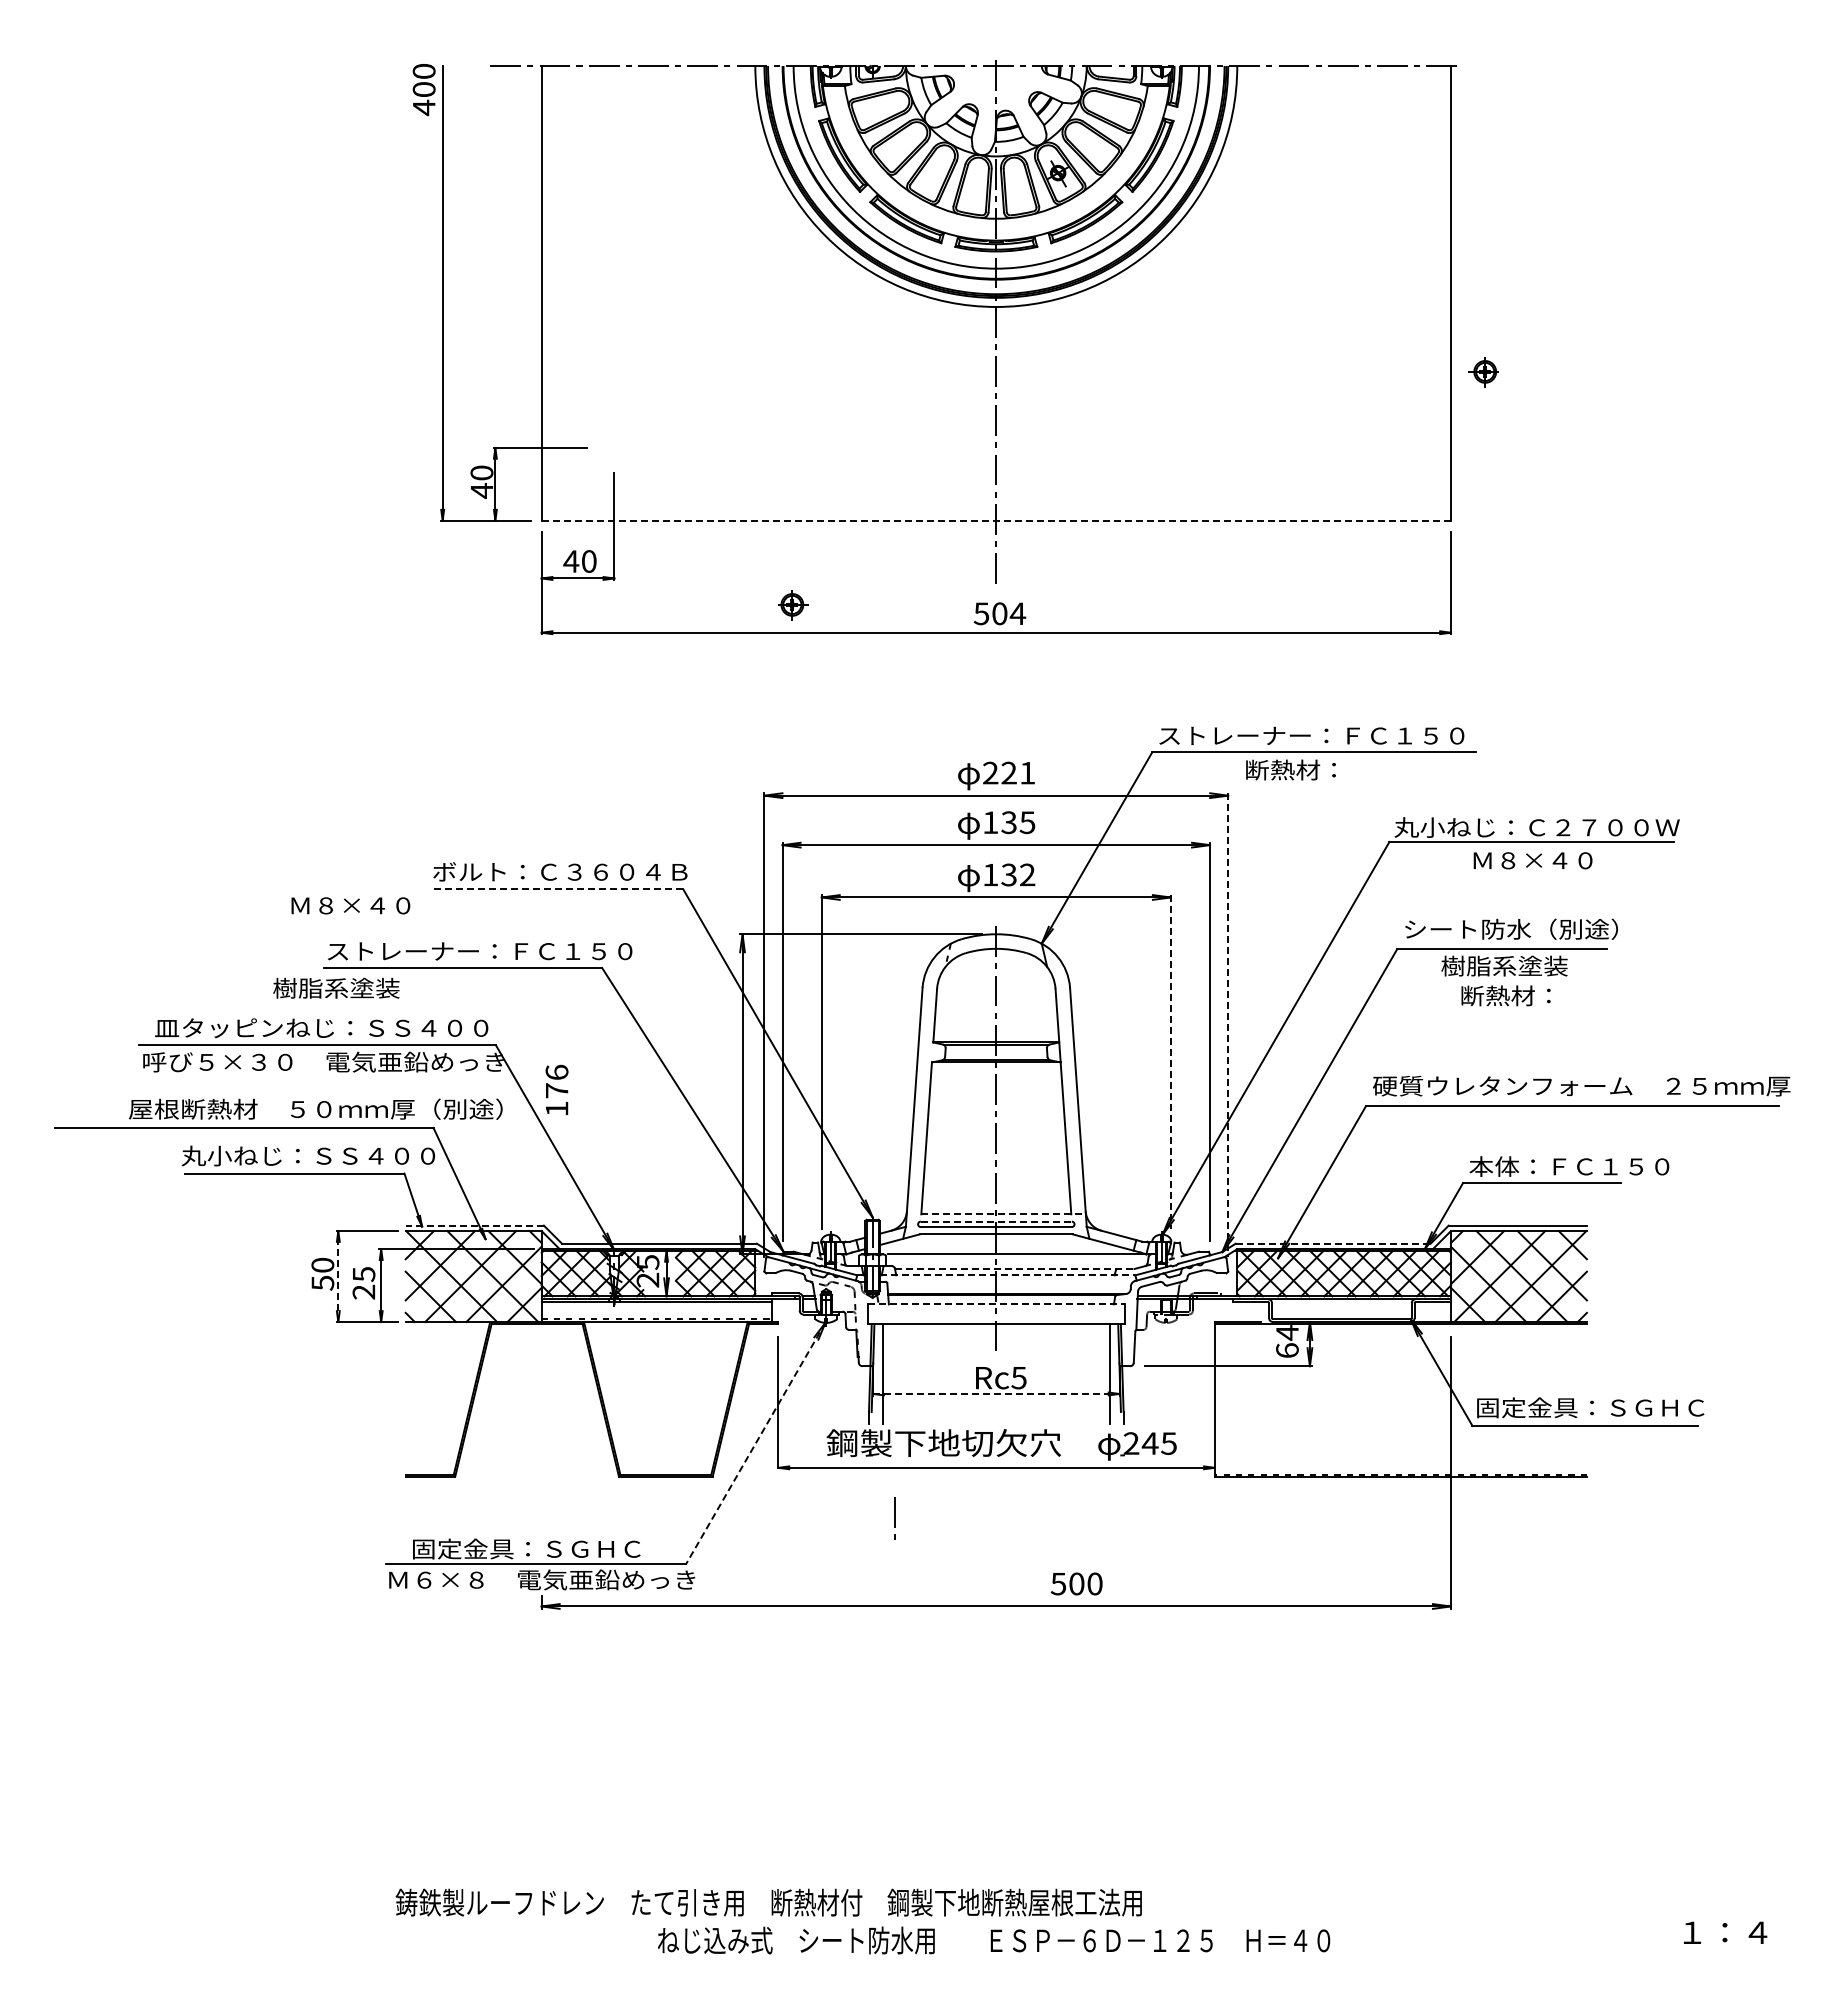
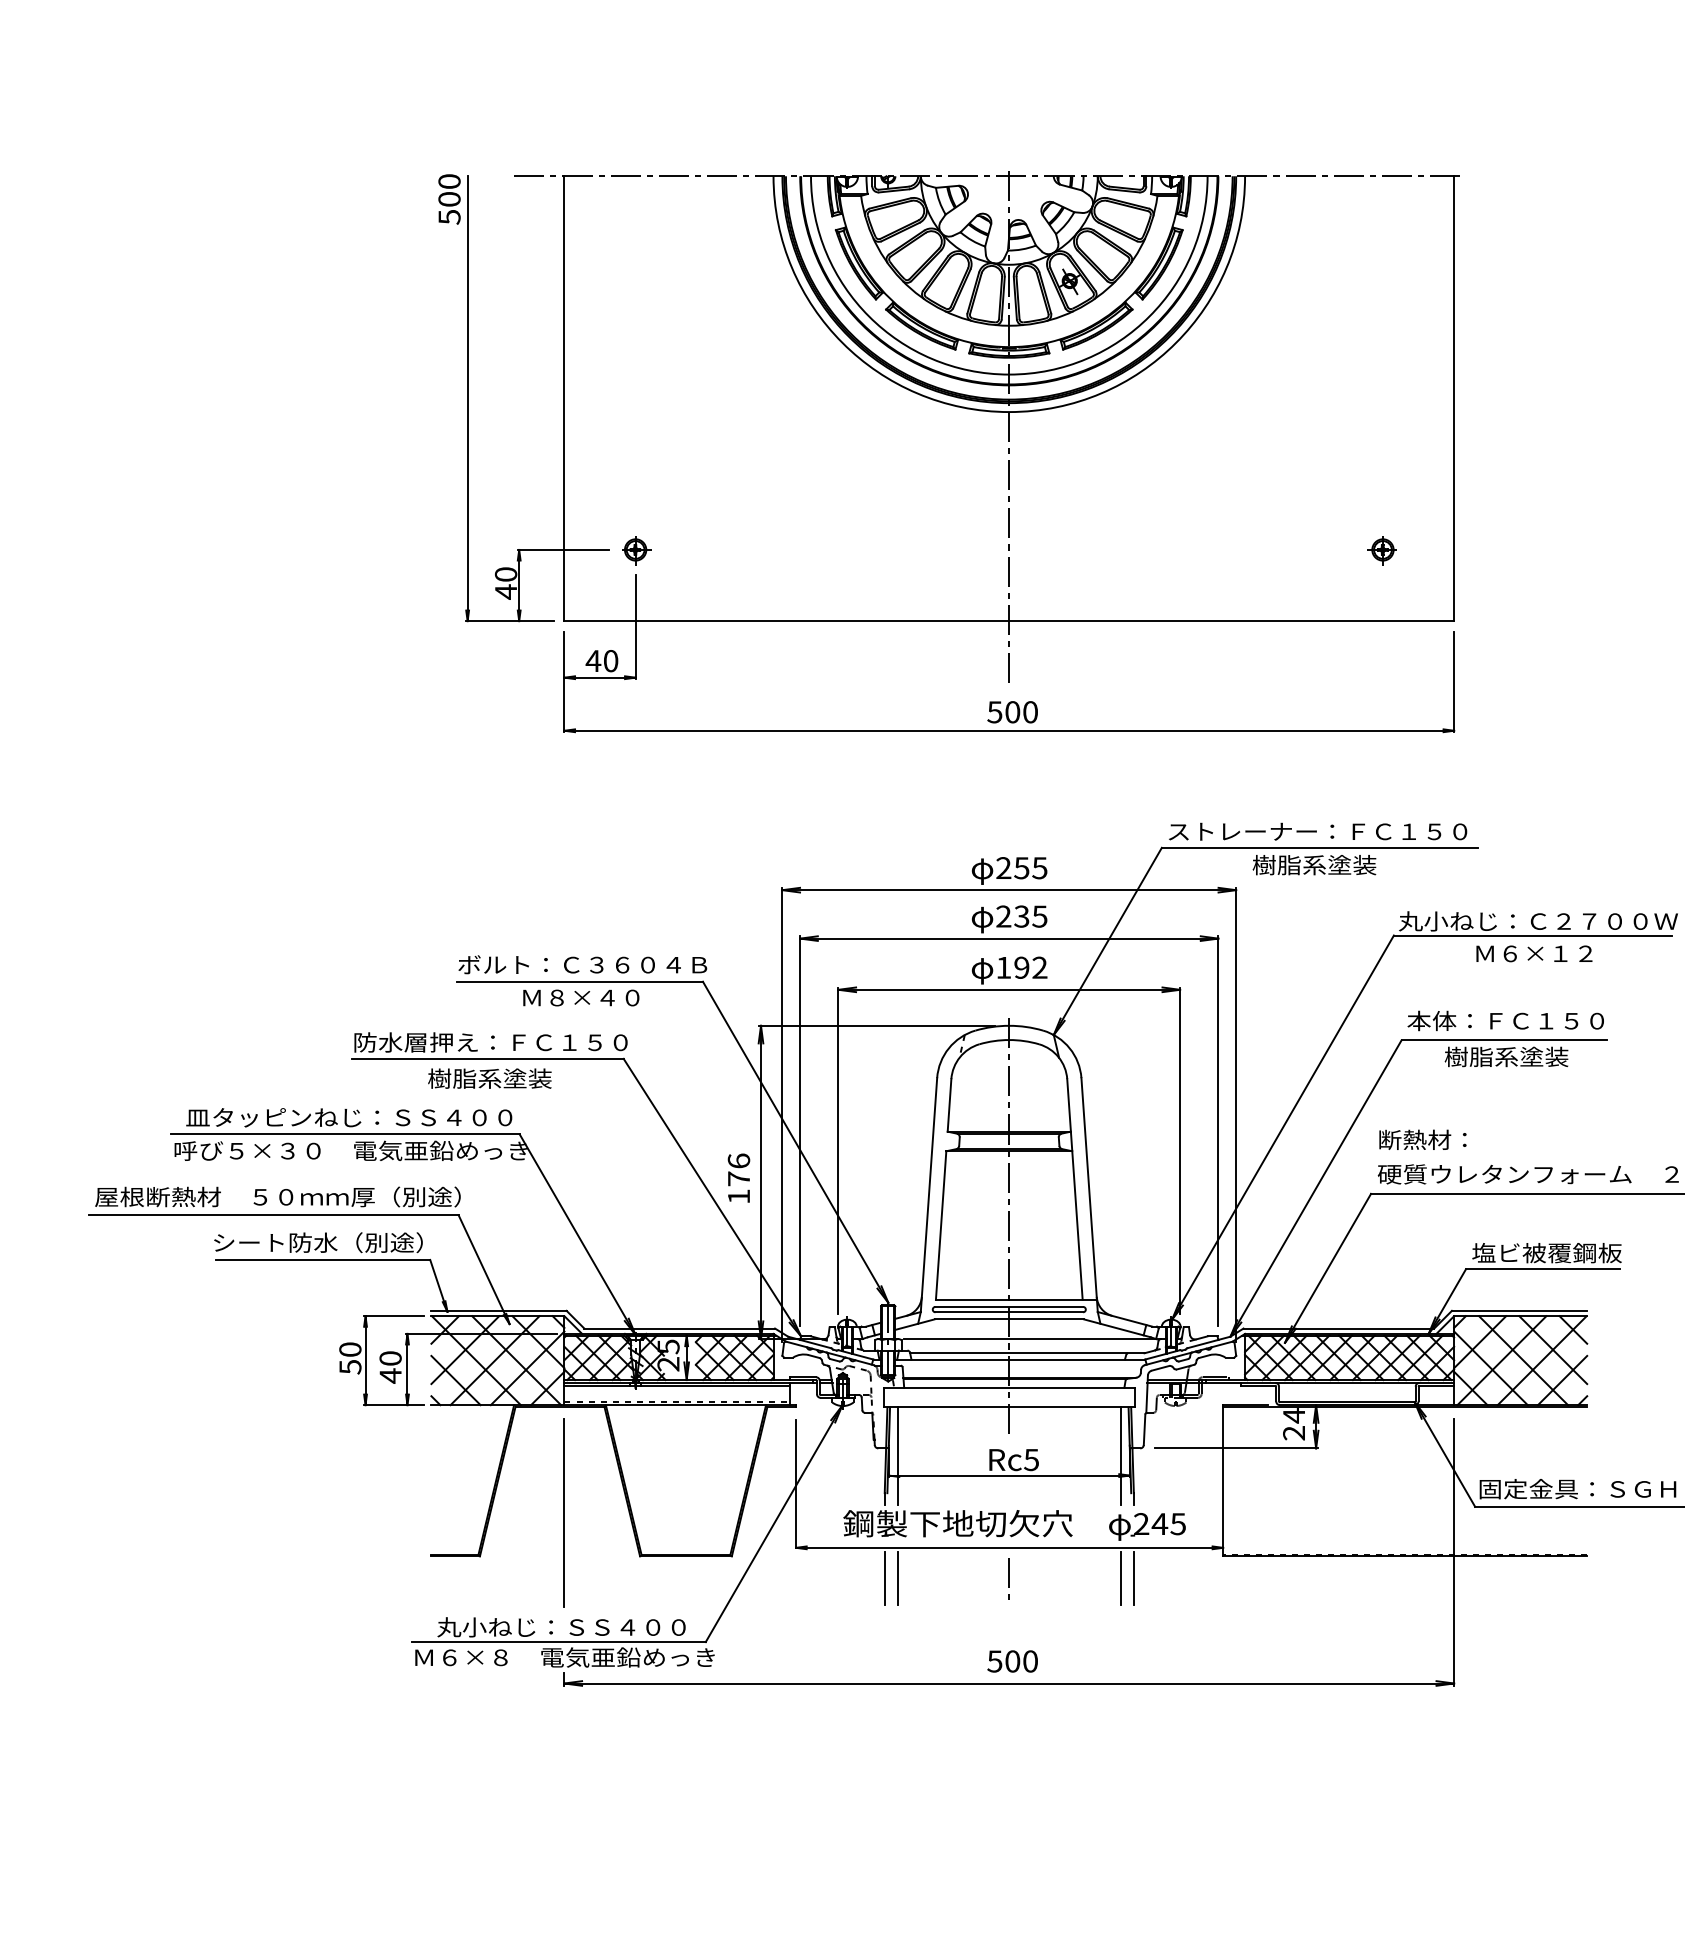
text: (424, 107) -> (449, 216), 400 -> 500
part: (1483, 372) -> (1381, 550), moved
line: (996, 520) -> (1009, 620), dashed -> solid
part: (793, 605) -> (636, 550), moved
text: (1017, 613) -> (1030, 711), 504 -> 500
text: (1308, 769) -> (1314, 864), 断熱材： -> 樹脂系塗装
text: (1018, 772) -> (1031, 867), 221 -> 255
text: (990, 822) -> (1003, 916), 135 -> 235
text: (1546, 860) -> (1547, 953), Ｍ８×４０ -> Ｍ６×１２
text: (1008, 875) -> (1021, 968), 132 -> 192
line: (557, 889) -> (579, 981), dashed -> solid
text: (350, 905) -> (580, 997), moved
text: (1510, 928) -> (1512, 1020), シート防水（別途） -> 本体：ＦＣ１５０
text: (479, 950) -> (503, 1041), ストレーナー：ＦＣ１５０ -> 防水層押え：ＦＣ１５０
text: (336, 987) -> (489, 1077), moved
text: (1505, 995) -> (1422, 1139), moved
line: (1228, 1025) -> (1236, 1115), dashed -> solid
line: (1170, 1062) -> (1179, 1151), dashed -> solid
text: (556, 1089) -> (738, 1177), moved
text: (315, 1108) -> (277, 1196), moved
text: (308, 1155) -> (336, 1242), 丸小ねじ：ＳＳ４００ -> シート防水（別途）
text: (1569, 1166) -> (1570, 1253), 本体：ＦＣ１５０ -> 塩ビ被覆鋼板
line: (1004, 1214) -> (1017, 1299), dashed -> solid
line: (996, 1221) -> (1009, 1306), dashed -> solid
line: (474, 1225) -> (498, 1310), dashed -> solid
line: (1333, 1243) -> (1339, 1328), dashed -> solid
line: (1014, 1268) -> (1027, 1352), dashed -> solid
line: (1007, 1275) -> (1020, 1359), dashed -> solid
line: (338, 1276) -> (365, 1360), dashed -> solid
text: (363, 1283) -> (390, 1367), 25 -> 40
line: (996, 1304) -> (1009, 1388), dashed -> solid
text: (1287, 1350) -> (1294, 1433), 64 -> 24
line: (996, 1393) -> (1009, 1475), dashed -> solid
line: (541, 1432) -> (564, 1513), added
line: (755, 1443) -> (773, 1524), dashed -> solid
line: (869, 1499) -> (885, 1578), added
line: (882, 1499) -> (897, 1578), added
line: (1109, 1499) -> (1120, 1578), added
line: (1123, 1499) -> (1133, 1578), added
line: (894, 1518) -> (1008, 1578), moved
text: (538, 1548) -> (561, 1626), 固定金具：ＳＧＨＣ -> 丸小ねじ：ＳＳ４００
text: (1076, 1583) -> (1012, 1661), moved

